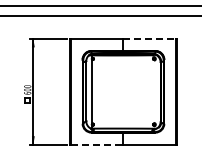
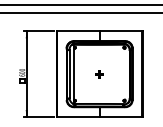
line: (150, 38) -> (121, 31), dashed -> solid
part: (123, 91) -> (99, 73), added
line: (97, 145) -> (78, 117), dashed -> solid

